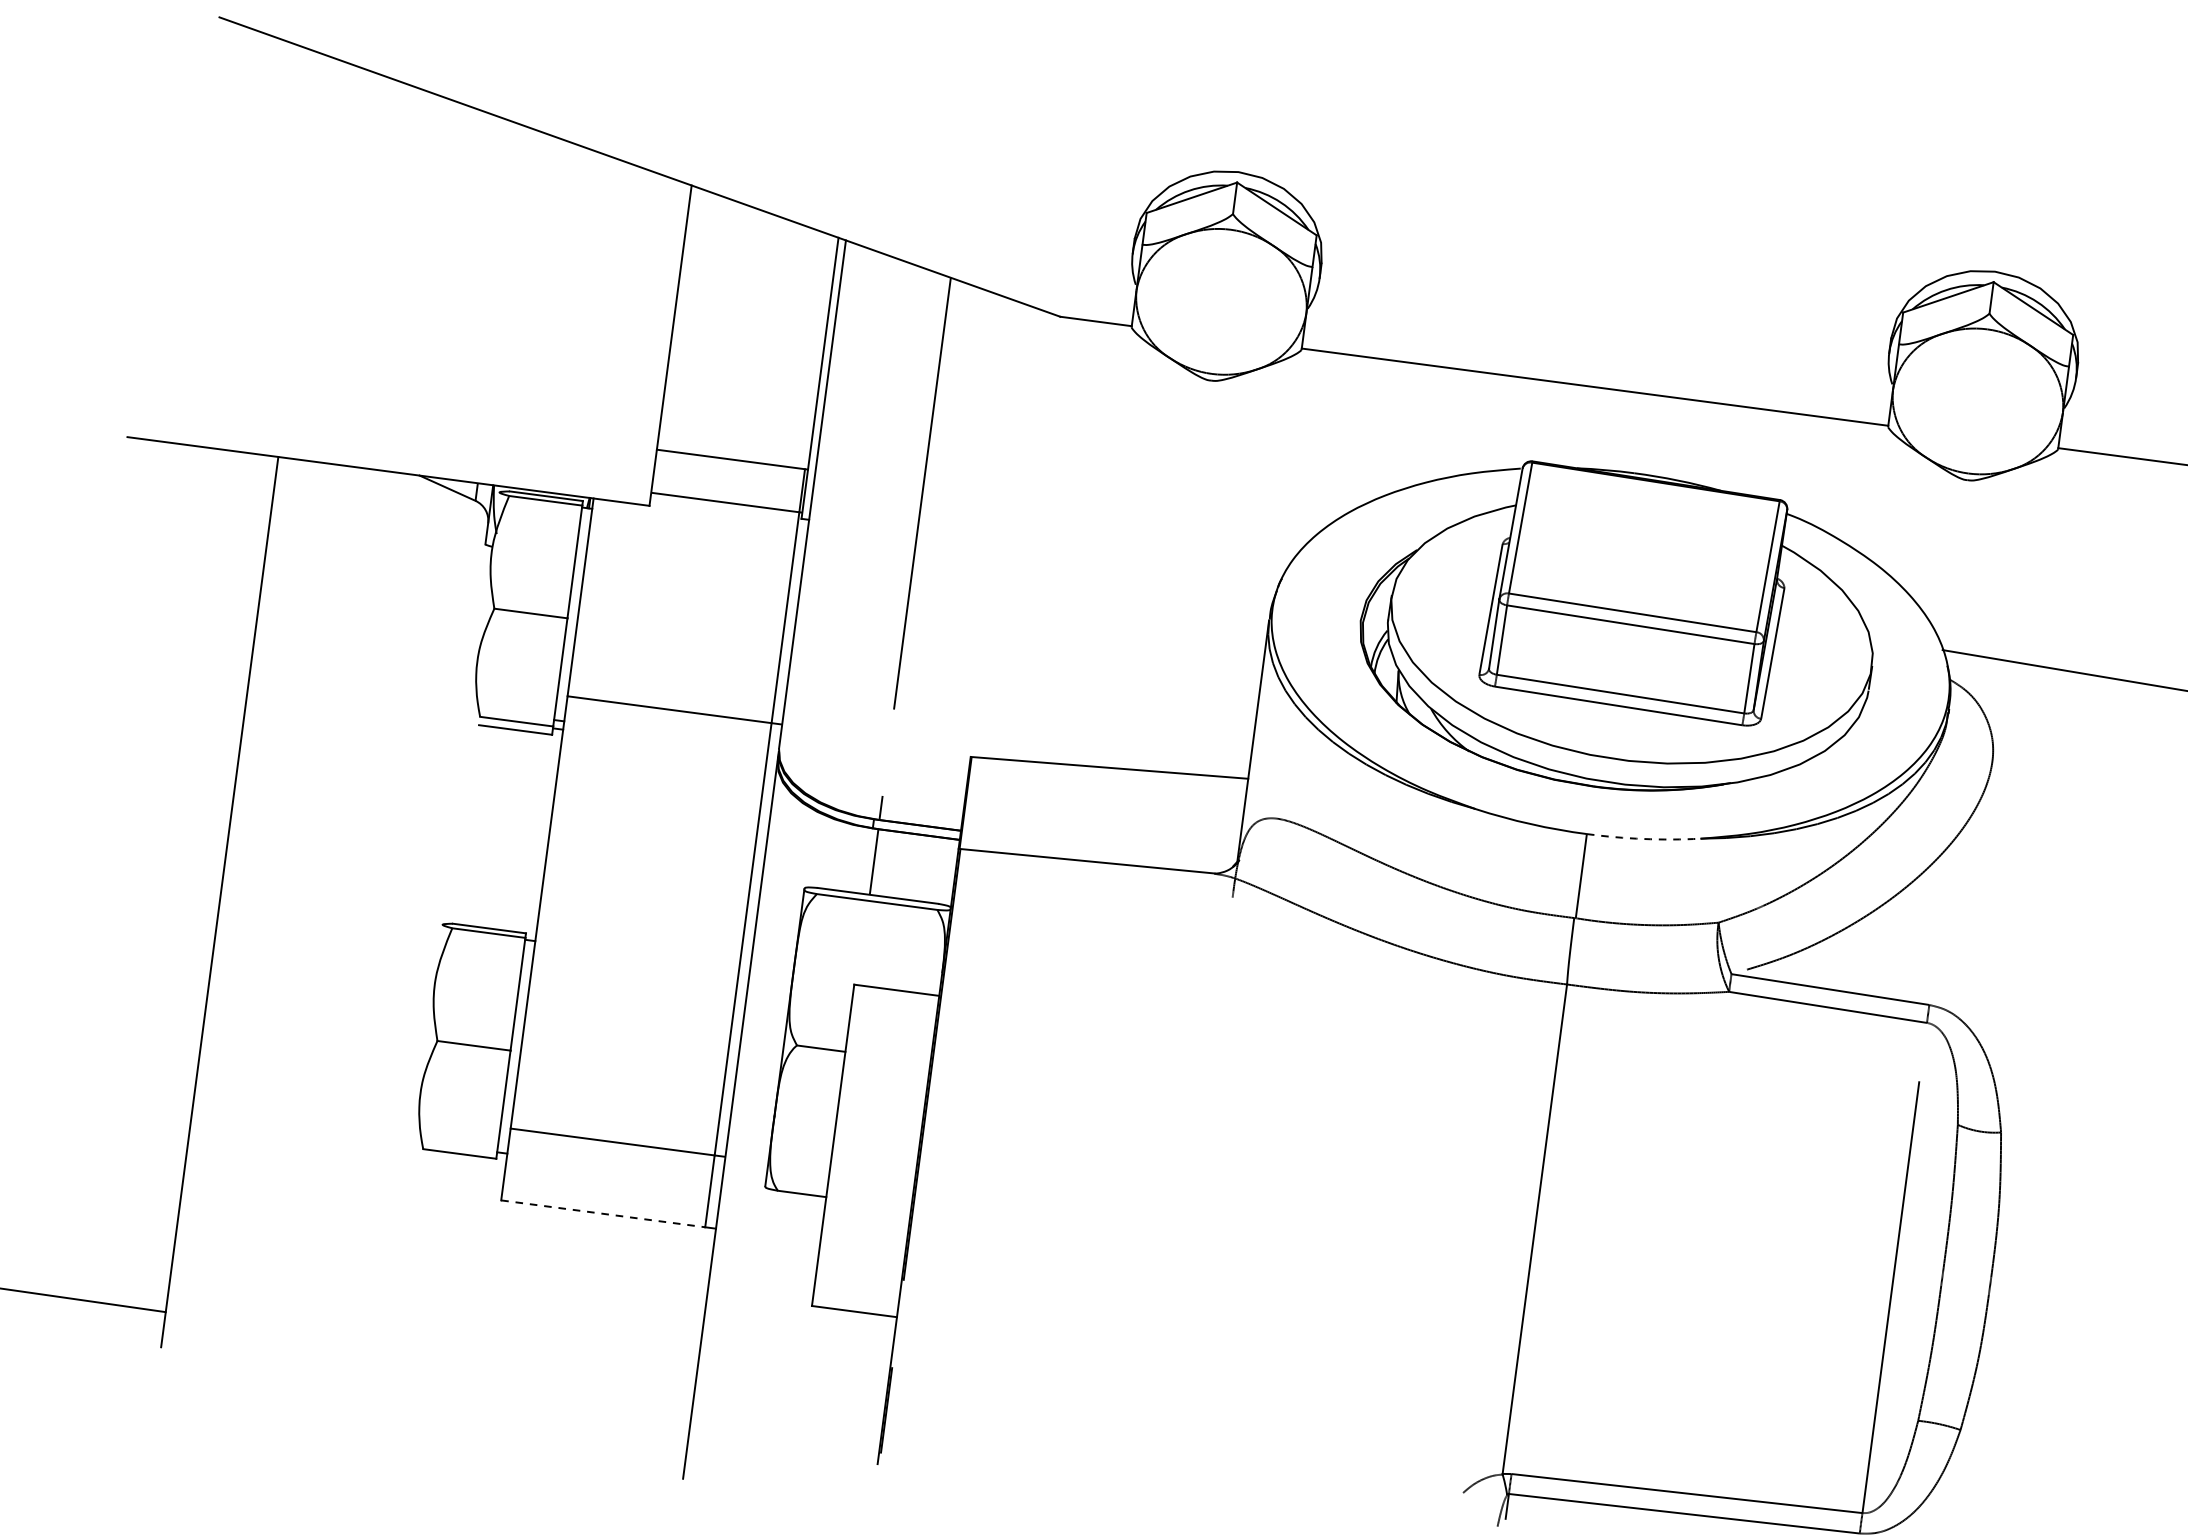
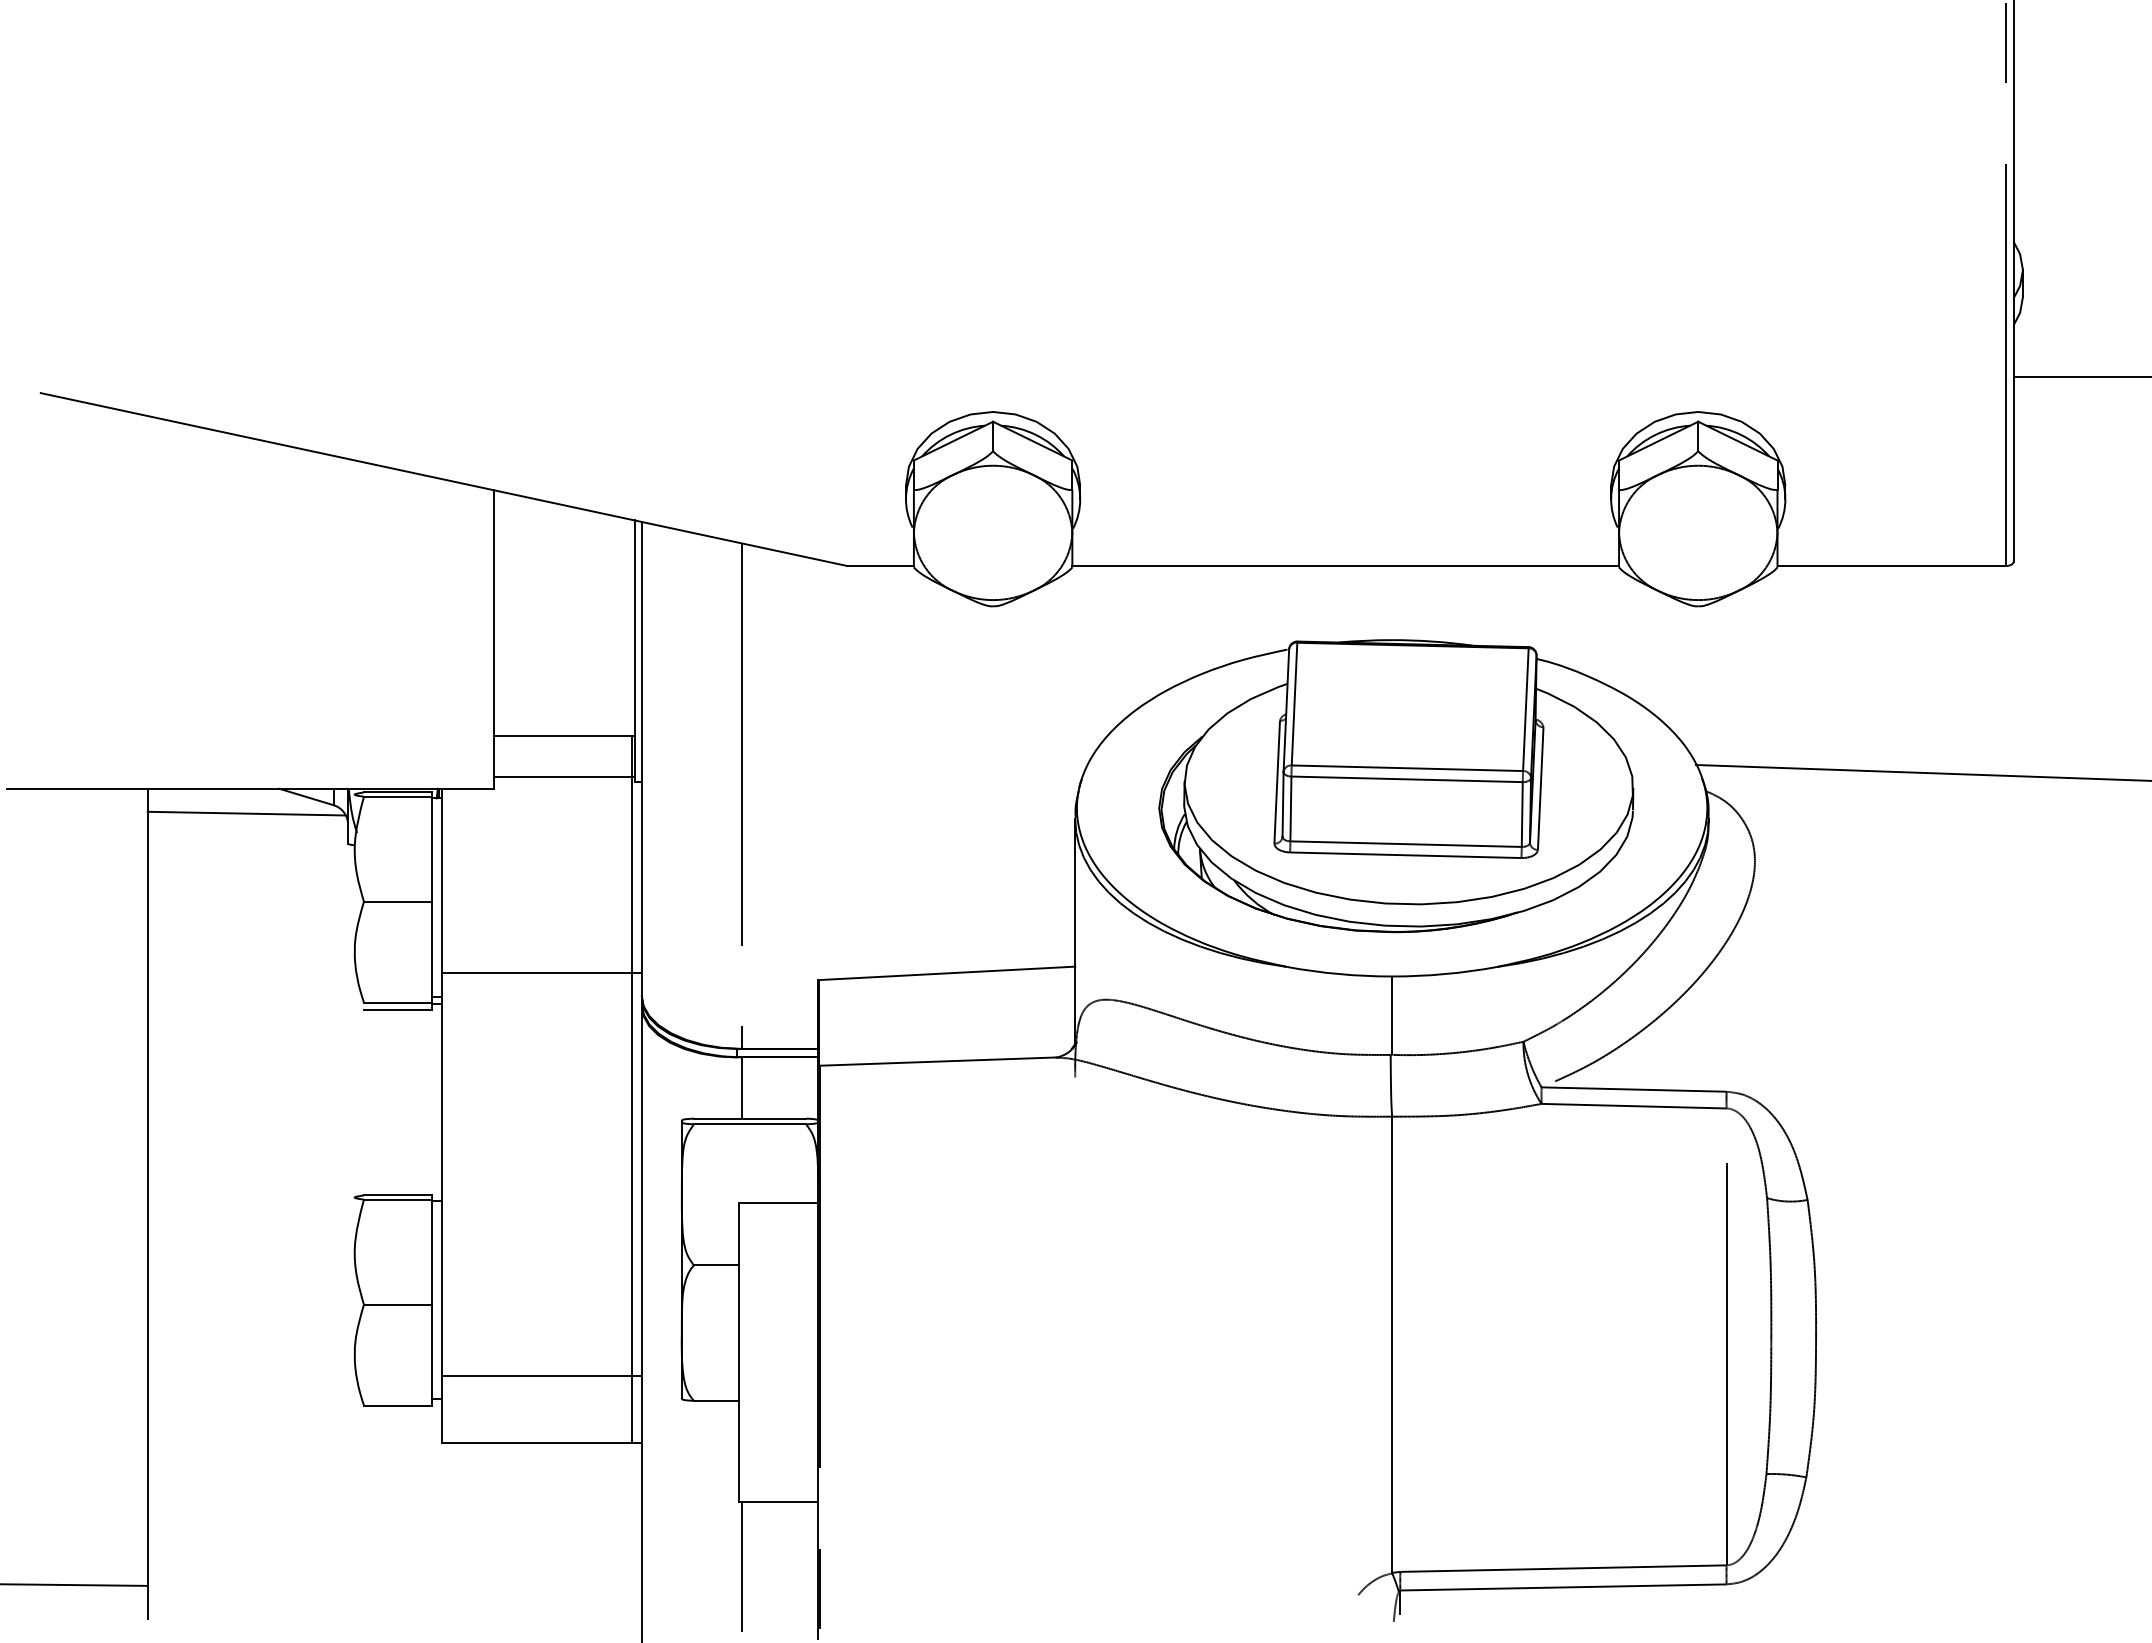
line: (380, 497) -> (246, 813), added
arc: (1643, 839) -> (1444, 974), dashed -> solid
line: (604, 1214) -> (537, 1443), dashed -> solid
line: (806, 1376) -> (742, 1567), added

